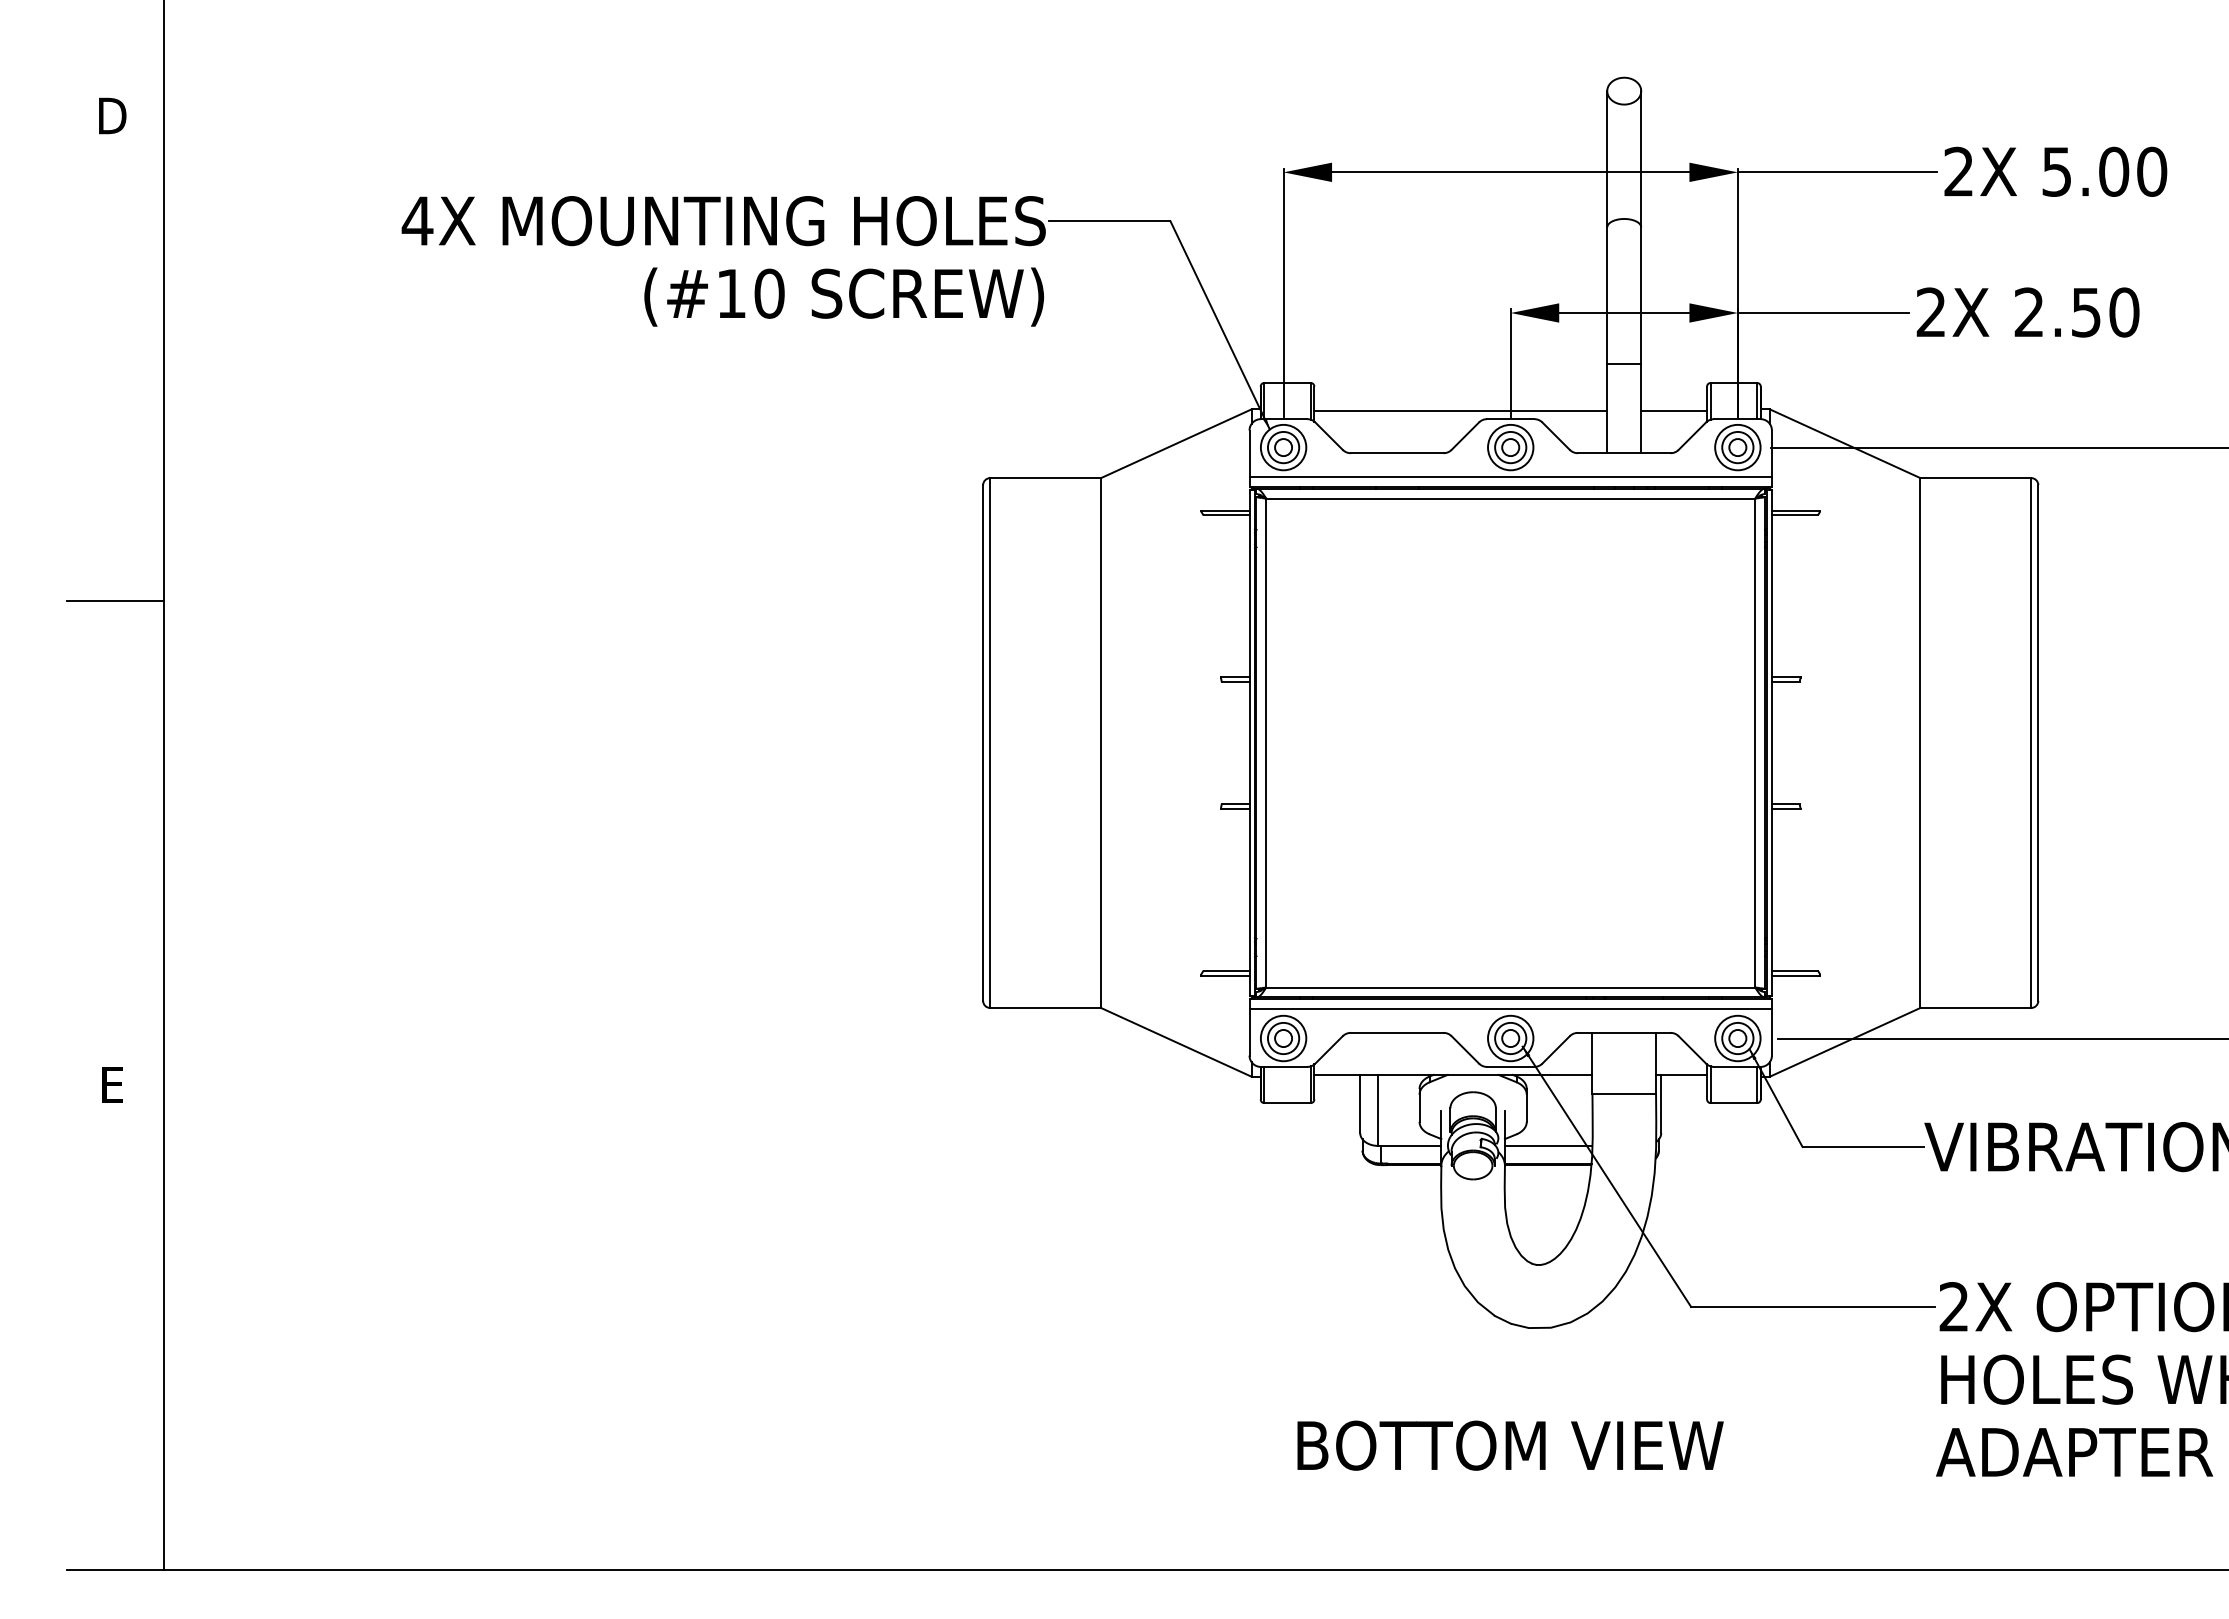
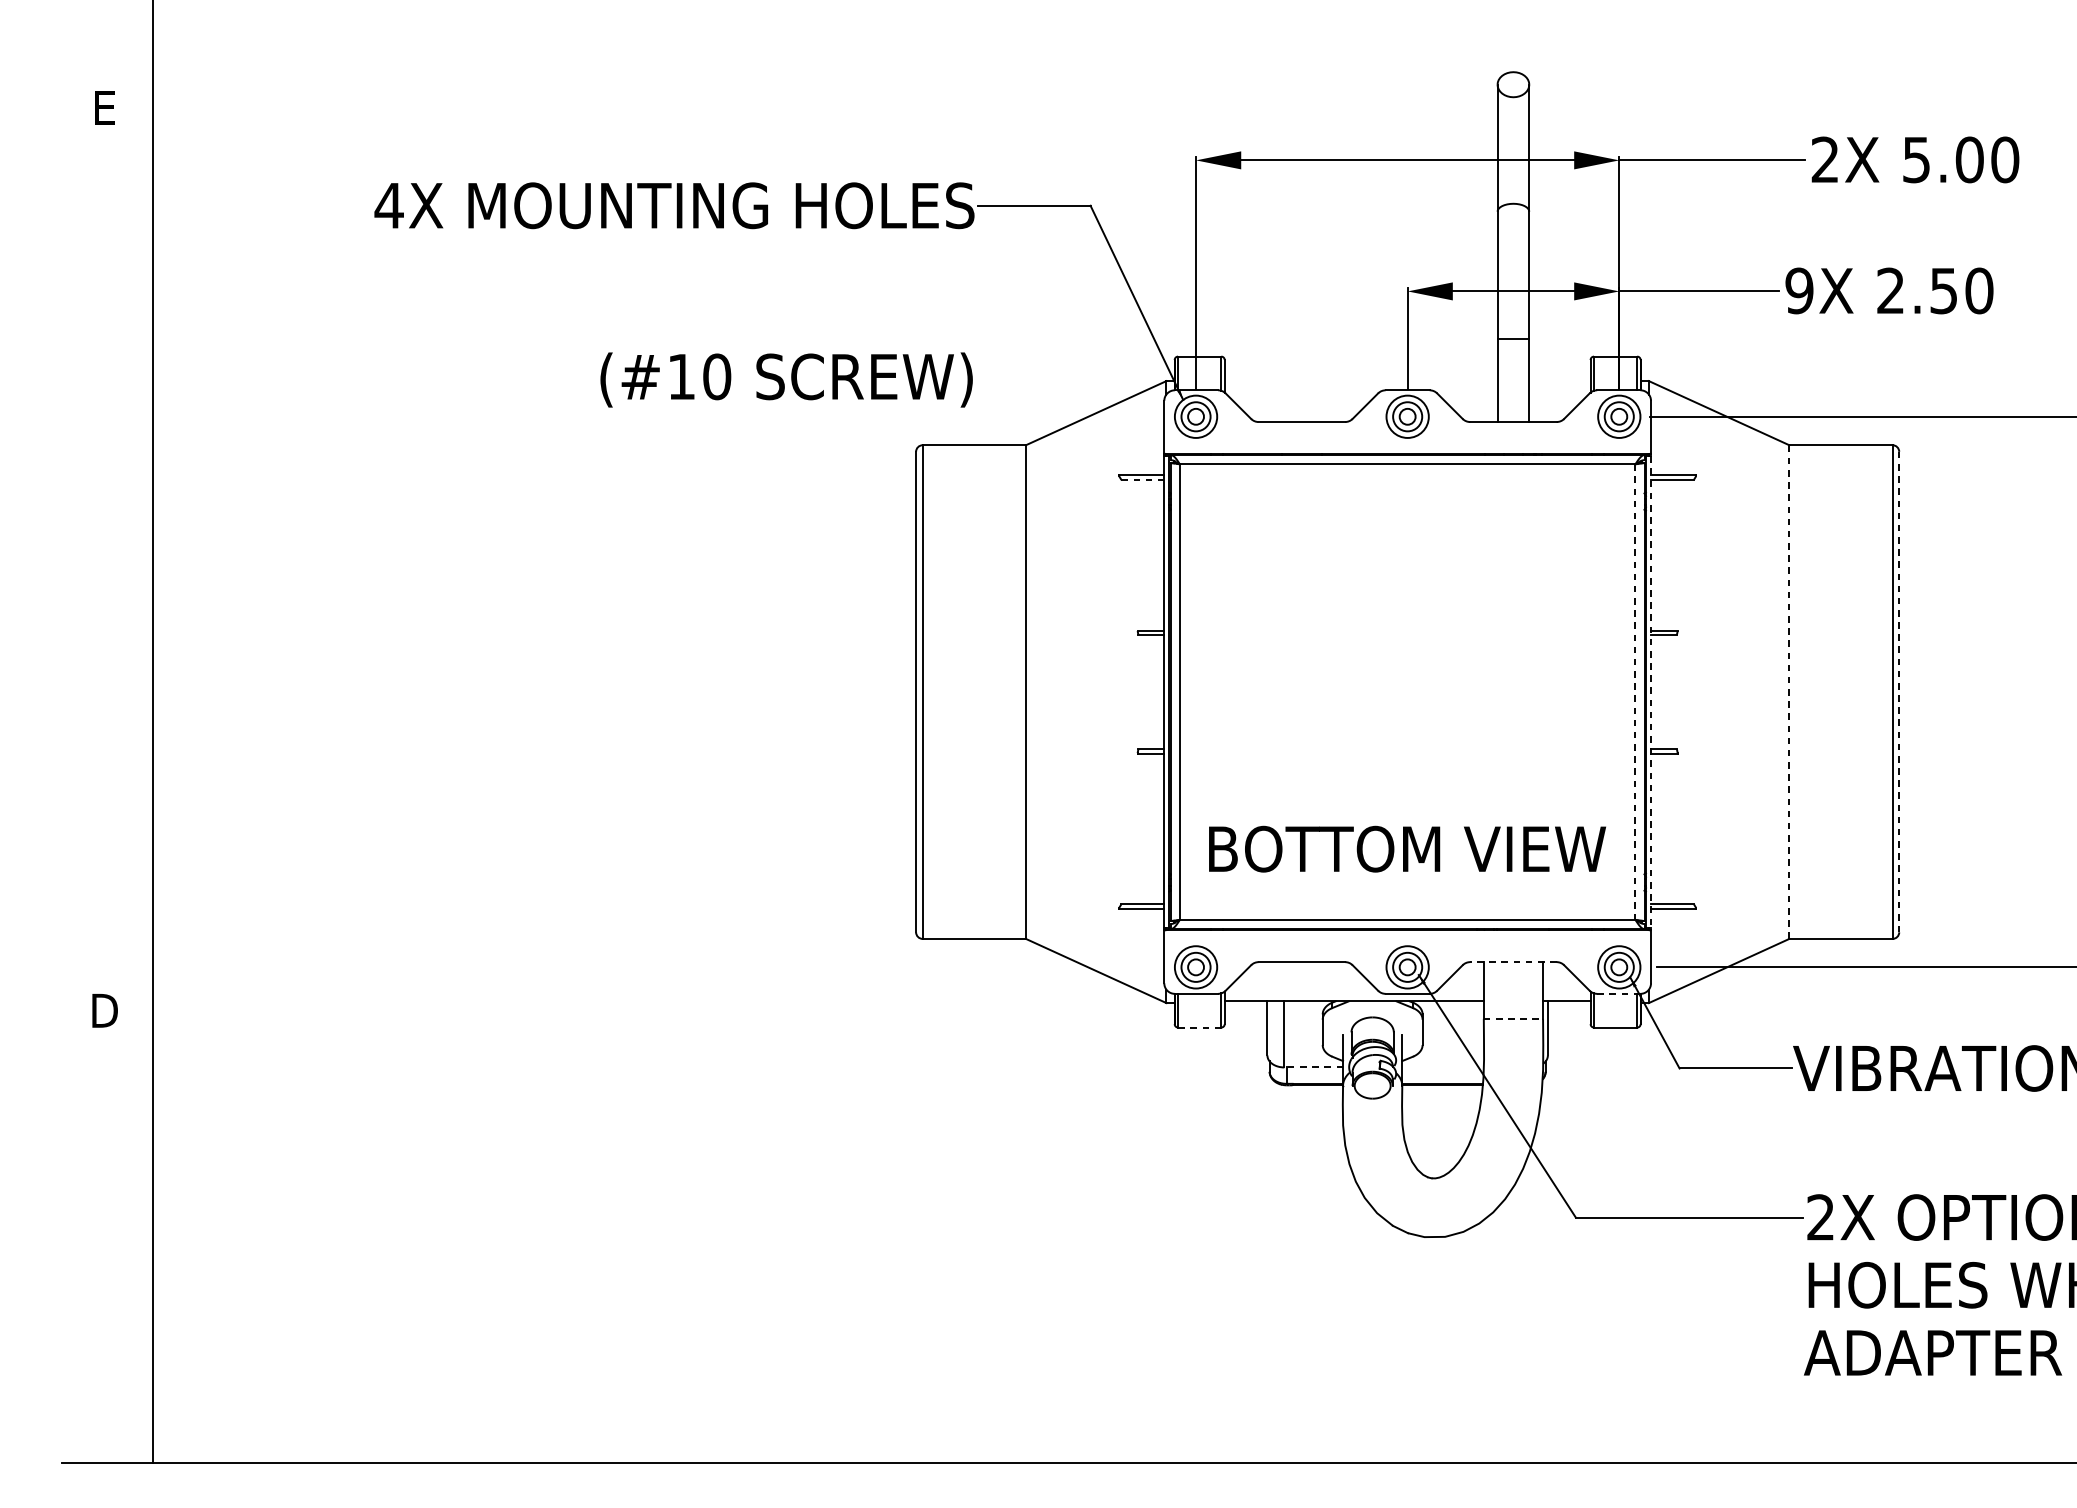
text: (112, 115) -> (104, 107), D -> E
text: (843, 296) -> (786, 379), moved
text: (1931, 312) -> (1799, 290), 2X -> 9X
line: (1460, 411) -> (1360, 383), removed
line: (1674, 411) -> (1560, 383), removed
line: (1510, 477) -> (1407, 444), removed
line: (1226, 515) -> (1142, 480), solid -> dashed
line: (114, 601) -> (106, 560), removed
line: (1755, 743) -> (1635, 692), solid -> dashed
line: (1771, 743) -> (1650, 692), solid -> dashed
line: (1920, 743) -> (1789, 692), solid -> dashed
line: (2038, 743) -> (1899, 692), solid -> dashed
line: (1510, 1008) -> (1407, 939), removed
line: (1623, 1032) -> (1512, 961), solid -> dashed
line: (1737, 1066) -> (1618, 993), solid -> dashed
text: (112, 1085) -> (104, 1011), E -> D
line: (1624, 1093) -> (1513, 1018), solid -> dashed
line: (1287, 1103) -> (1199, 1027), solid -> dashed
line: (1409, 1145) -> (1313, 1067), solid -> dashed
line: (1548, 1145) -> (1442, 1067), removed
text: (1510, 1445) -> (1407, 849), moved

